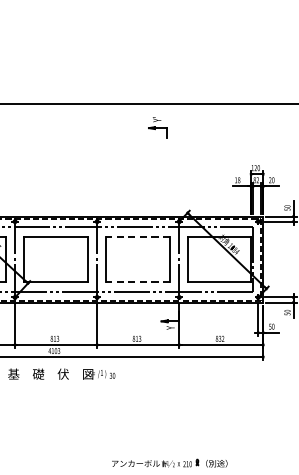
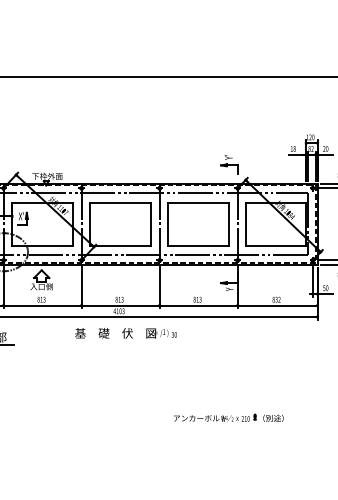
part: (157, 127) -> (229, 164), moved
line: (137, 236) -> (198, 202), dashed -> solid
line: (137, 282) -> (198, 246), dashed -> solid

